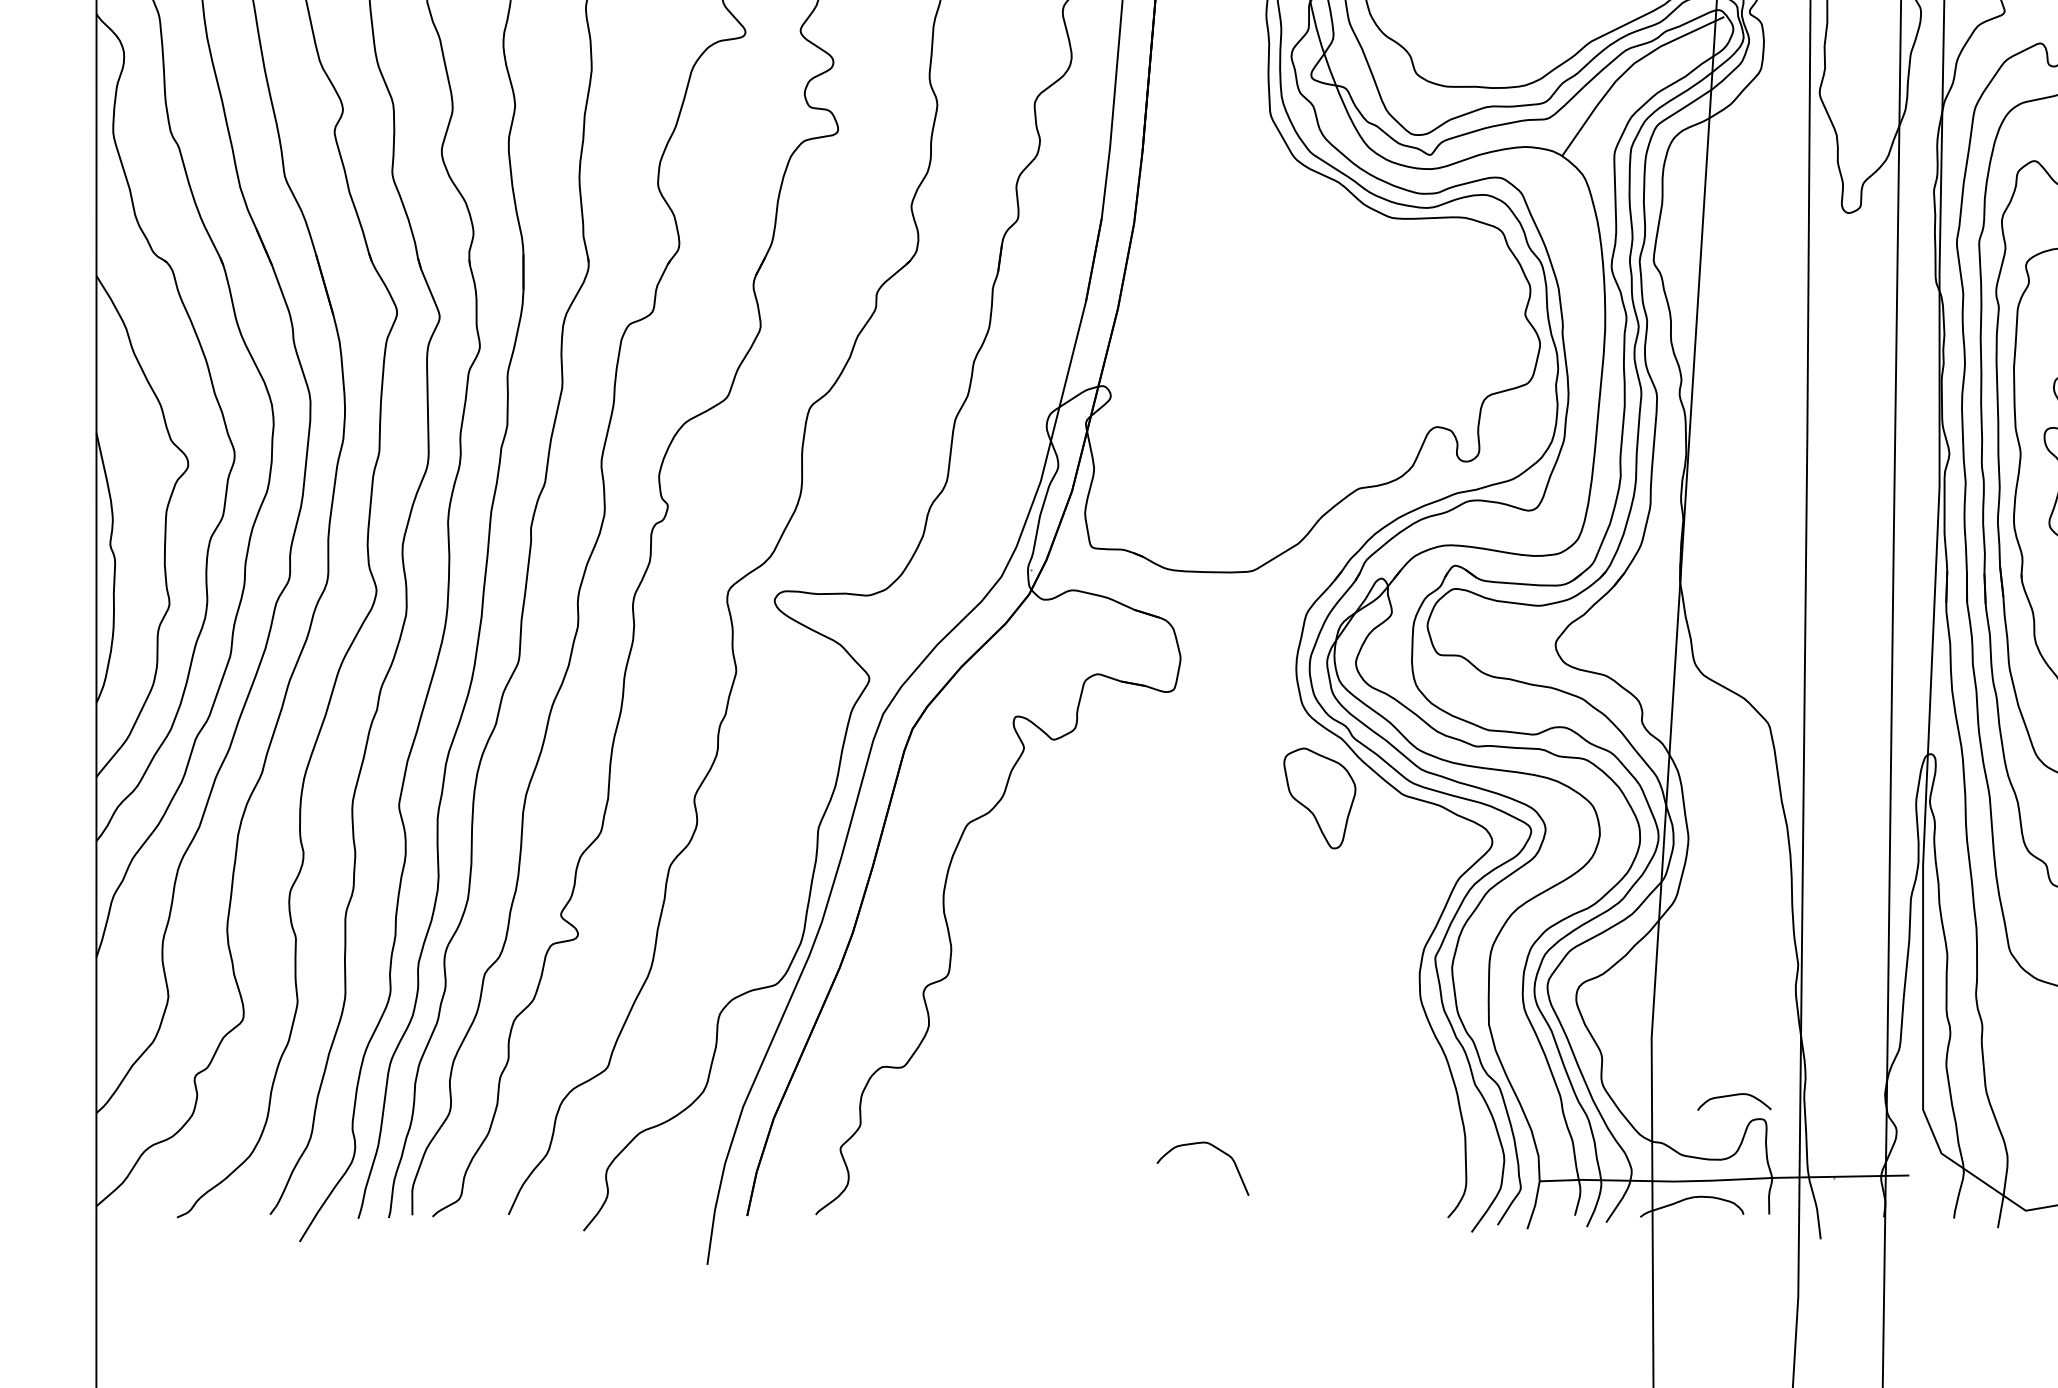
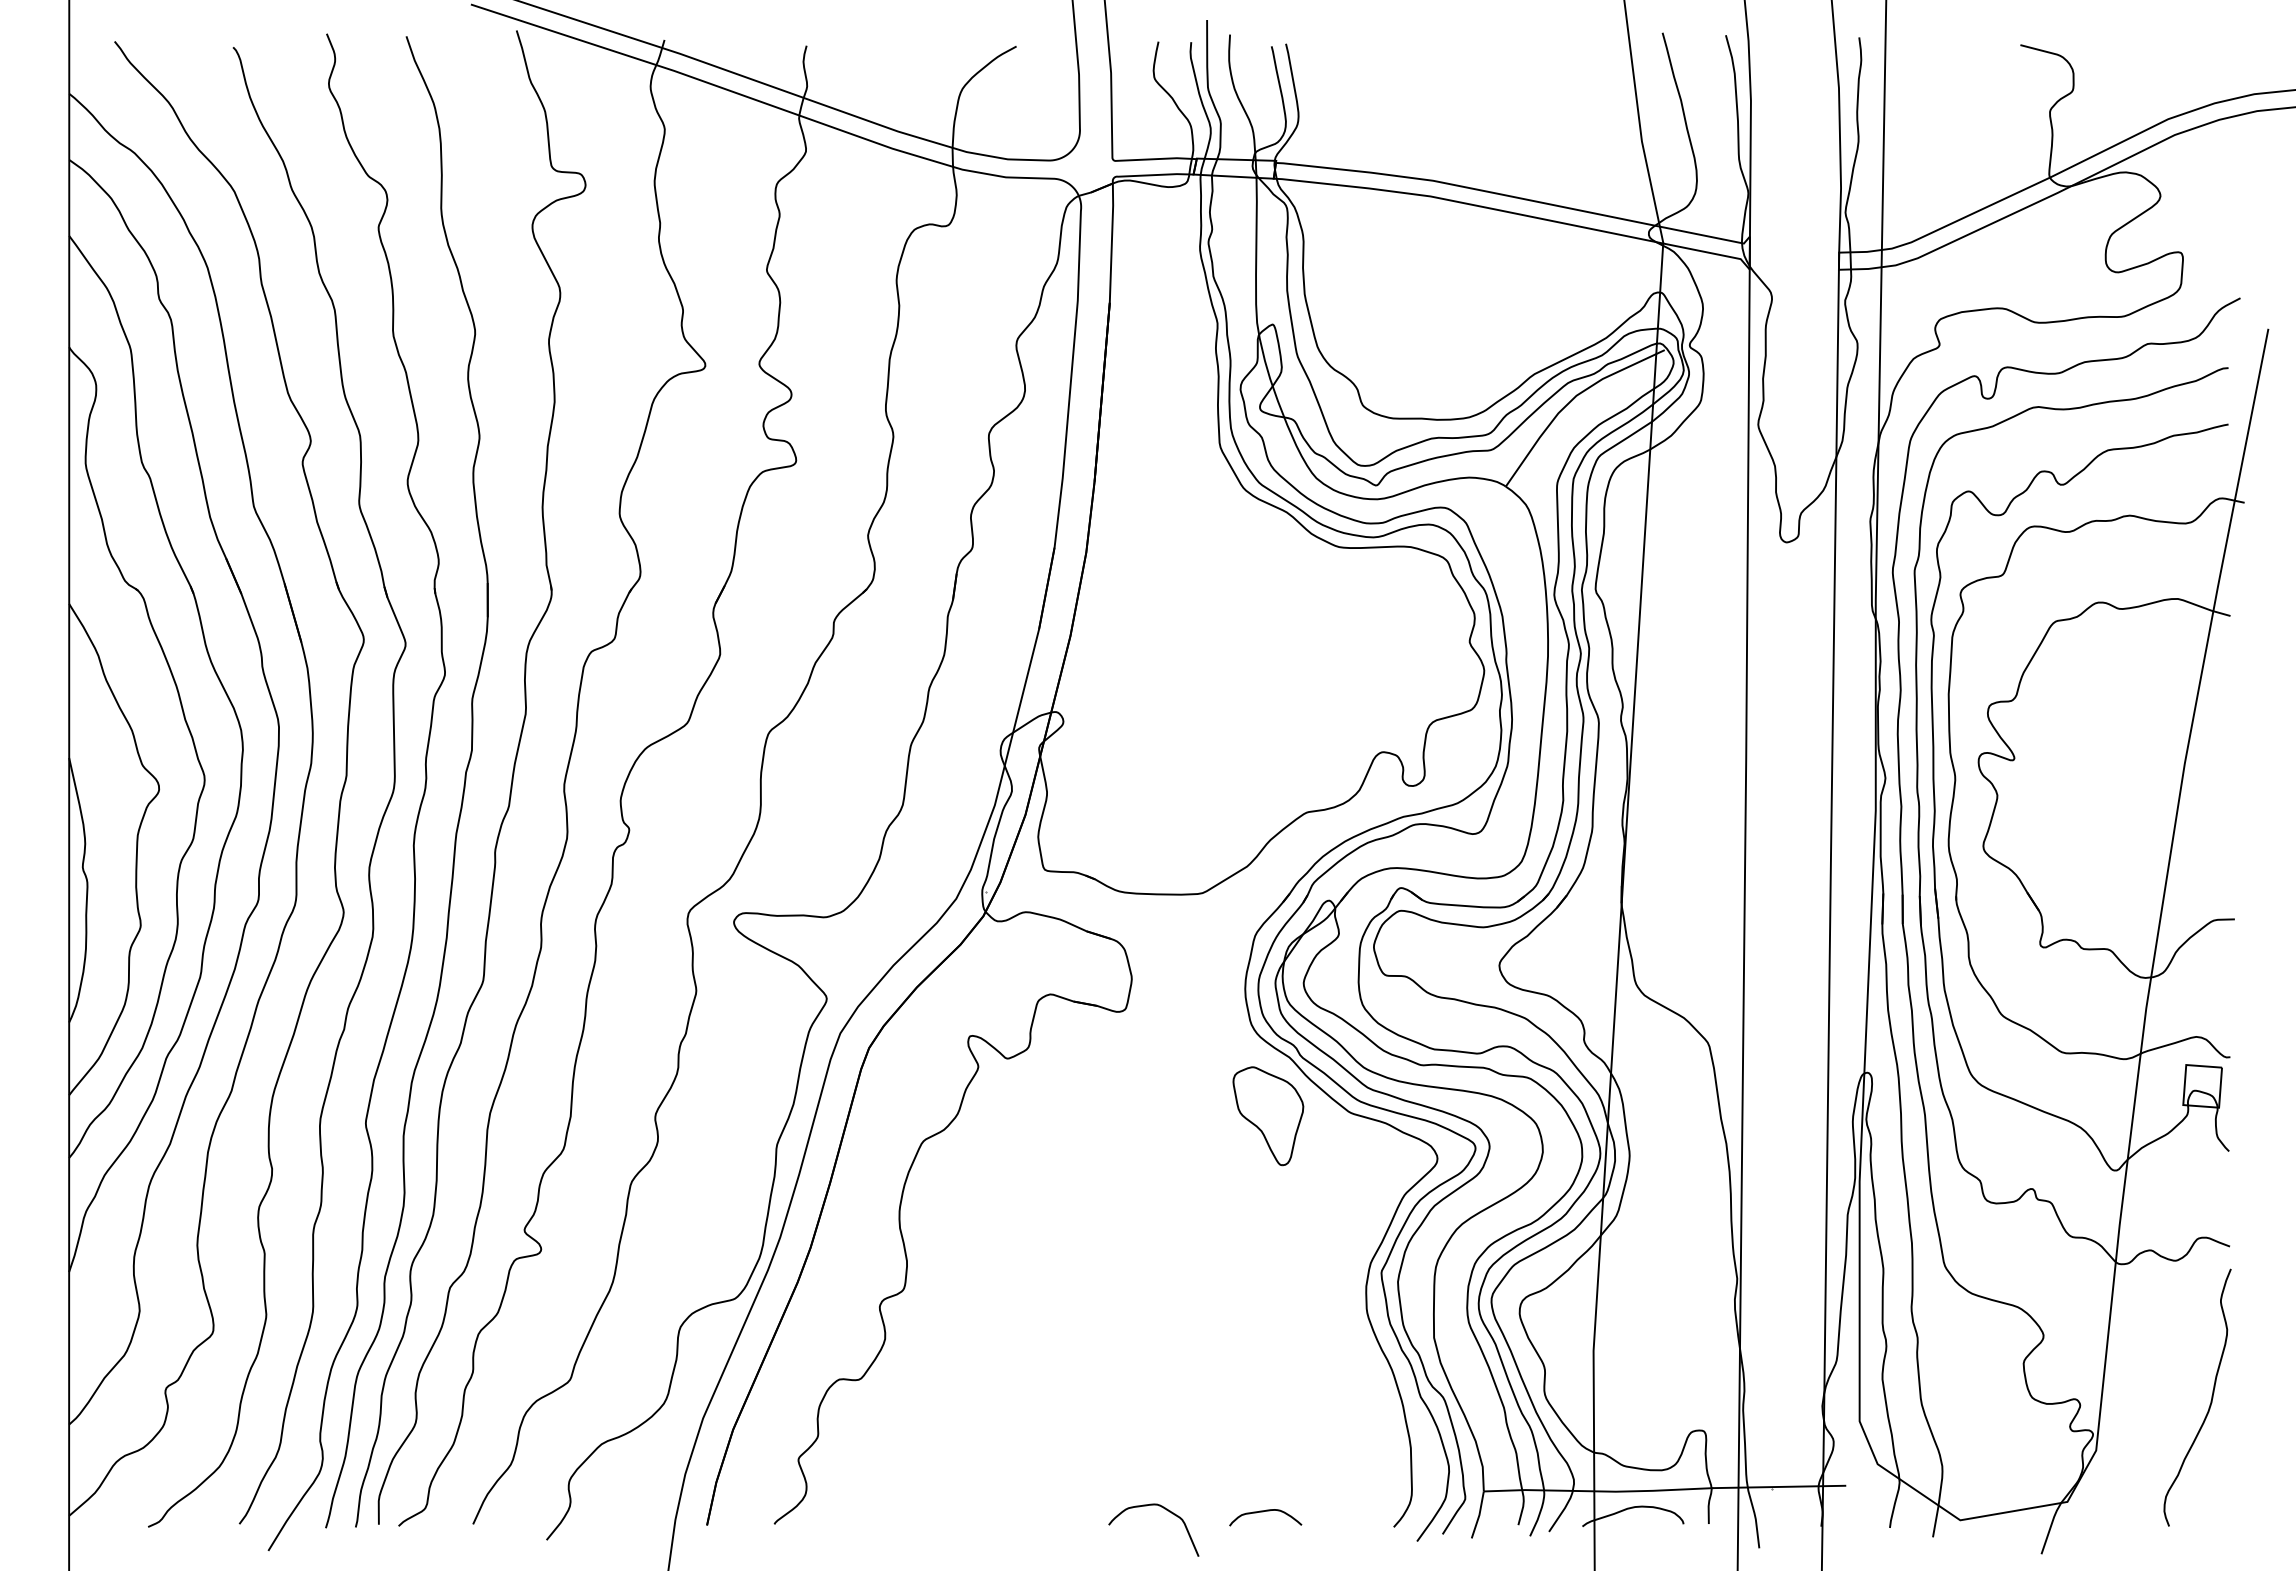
curve: (1732, 1096) -> (1263, 1512), moved
curve: (1213, 1147) -> (1164, 1509), moved

